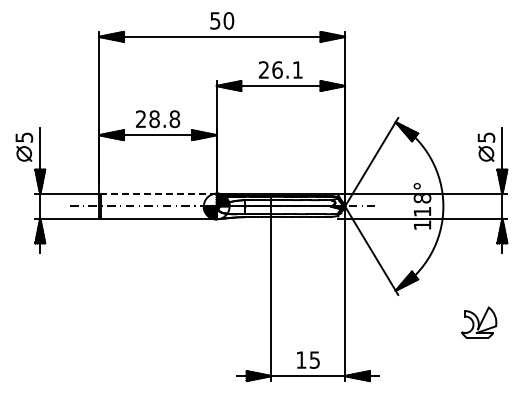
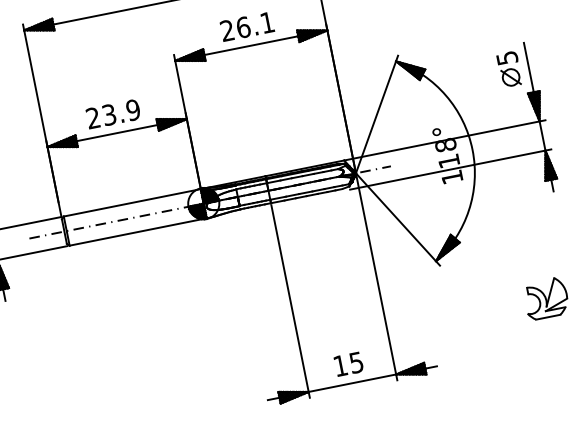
text: (164, 119) -> (121, 112), 28.8 -> 23.9
line: (158, 194) -> (131, 203), dashed -> solid
part: (479, 322) -> (546, 298), moved

